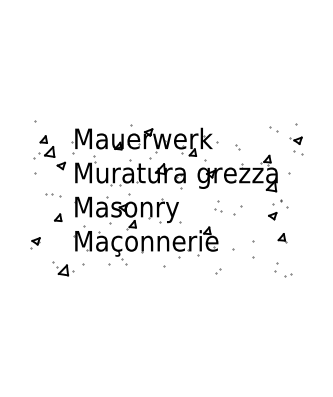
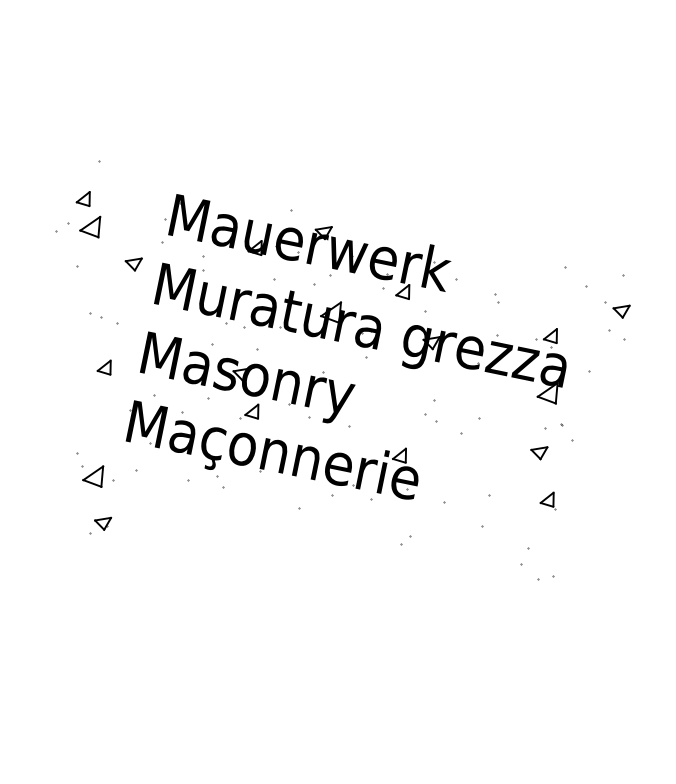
part: (273, 129) -> (576, 277), size x1.6
part: (44, 147) -> (82, 214), moved
part: (35, 243) -> (100, 526), moved

